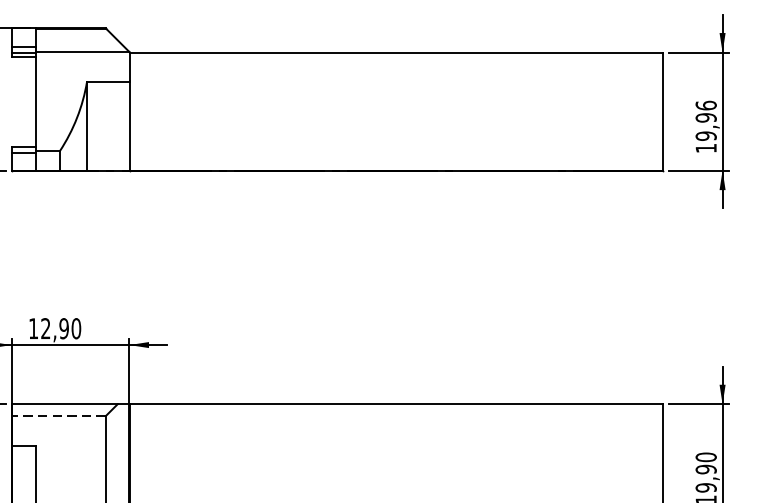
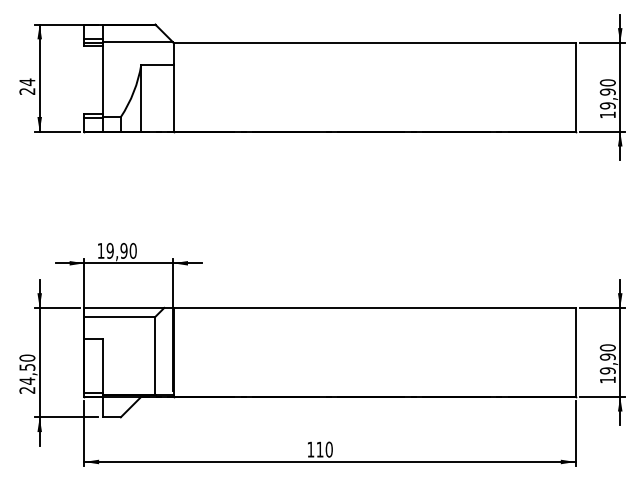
text: (705, 105) -> (607, 82), 19,96 -> 19,90
text: (44, 328) -> (109, 250), 12,90 -> 19,90
line: (58, 415) -> (119, 316), dashed -> solid

